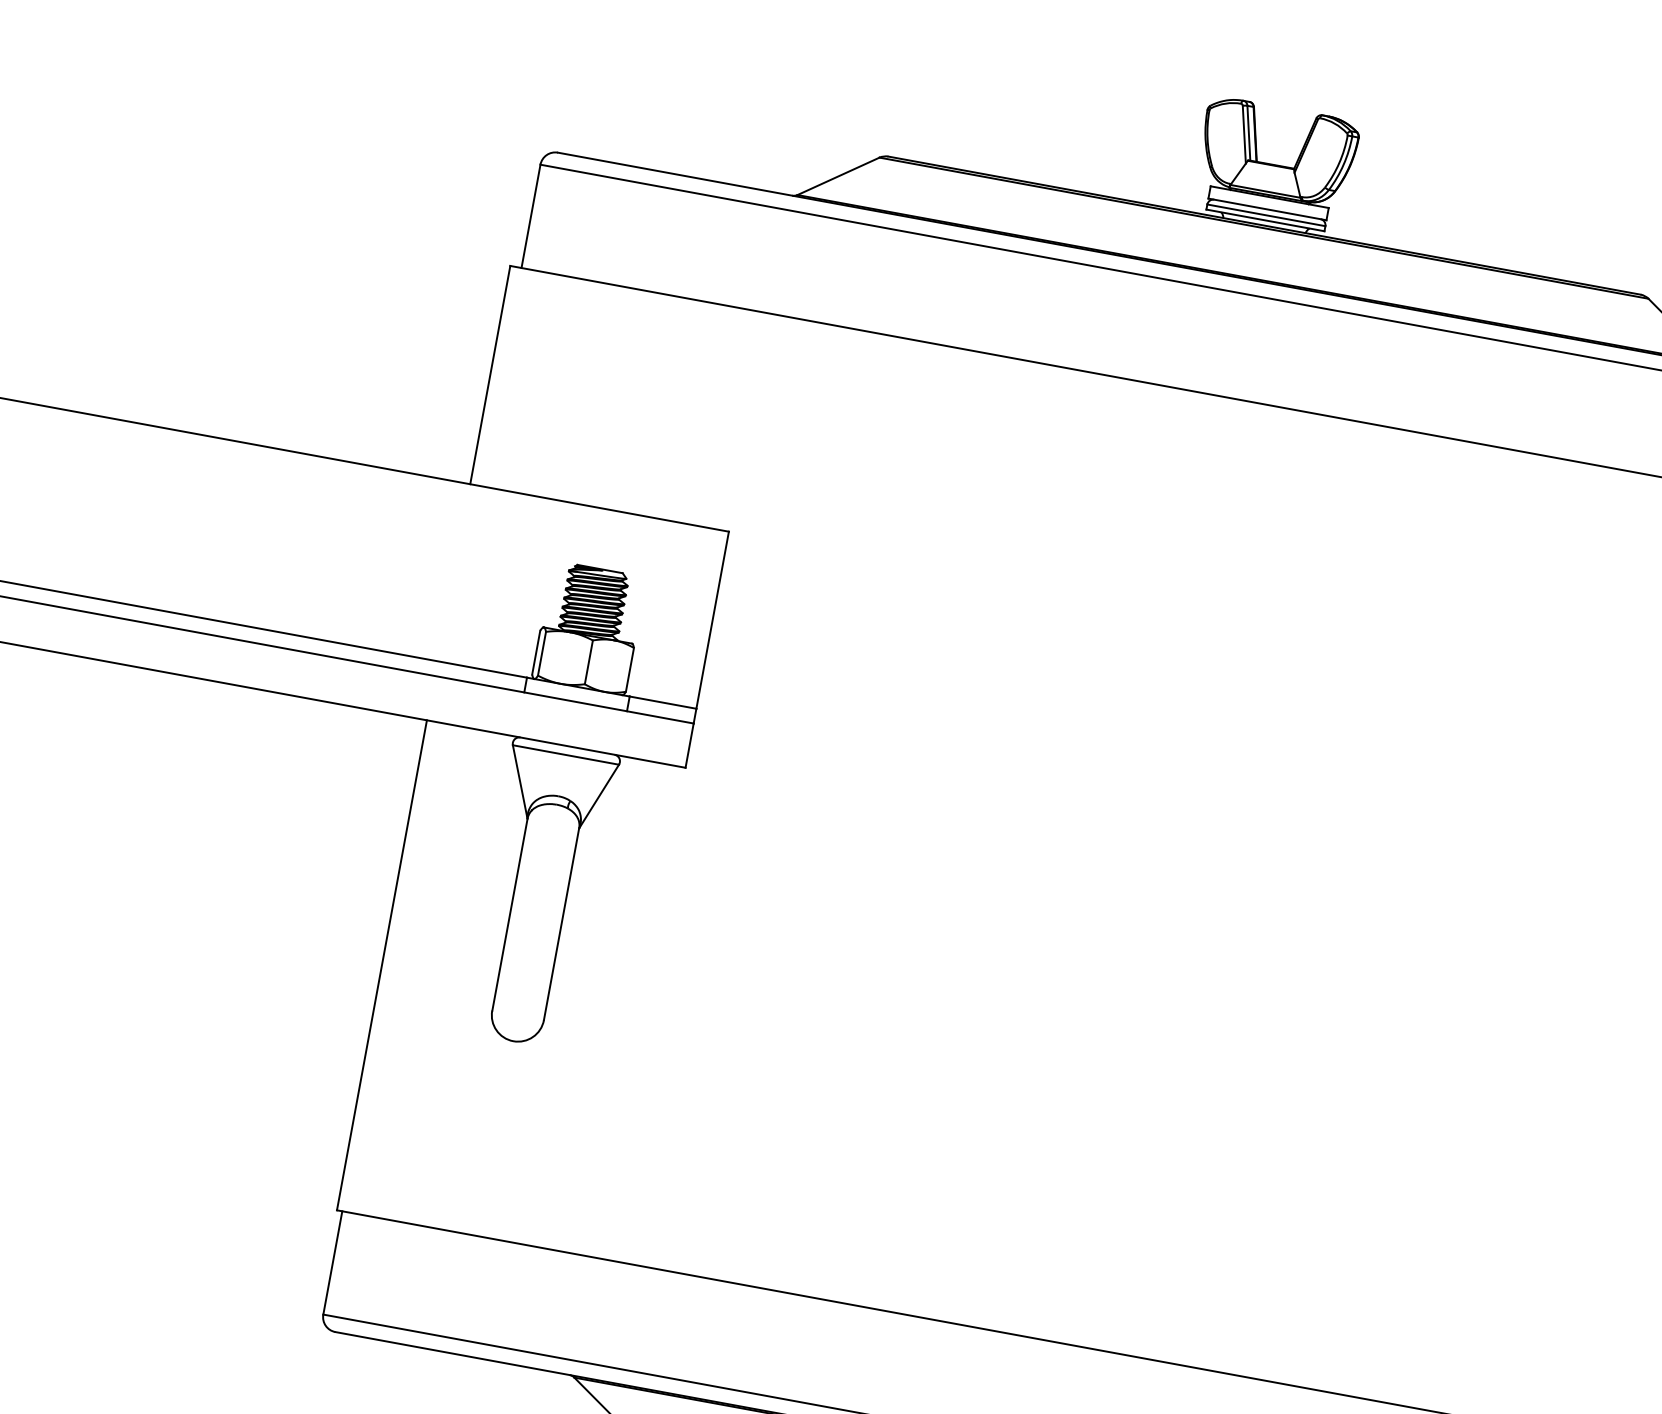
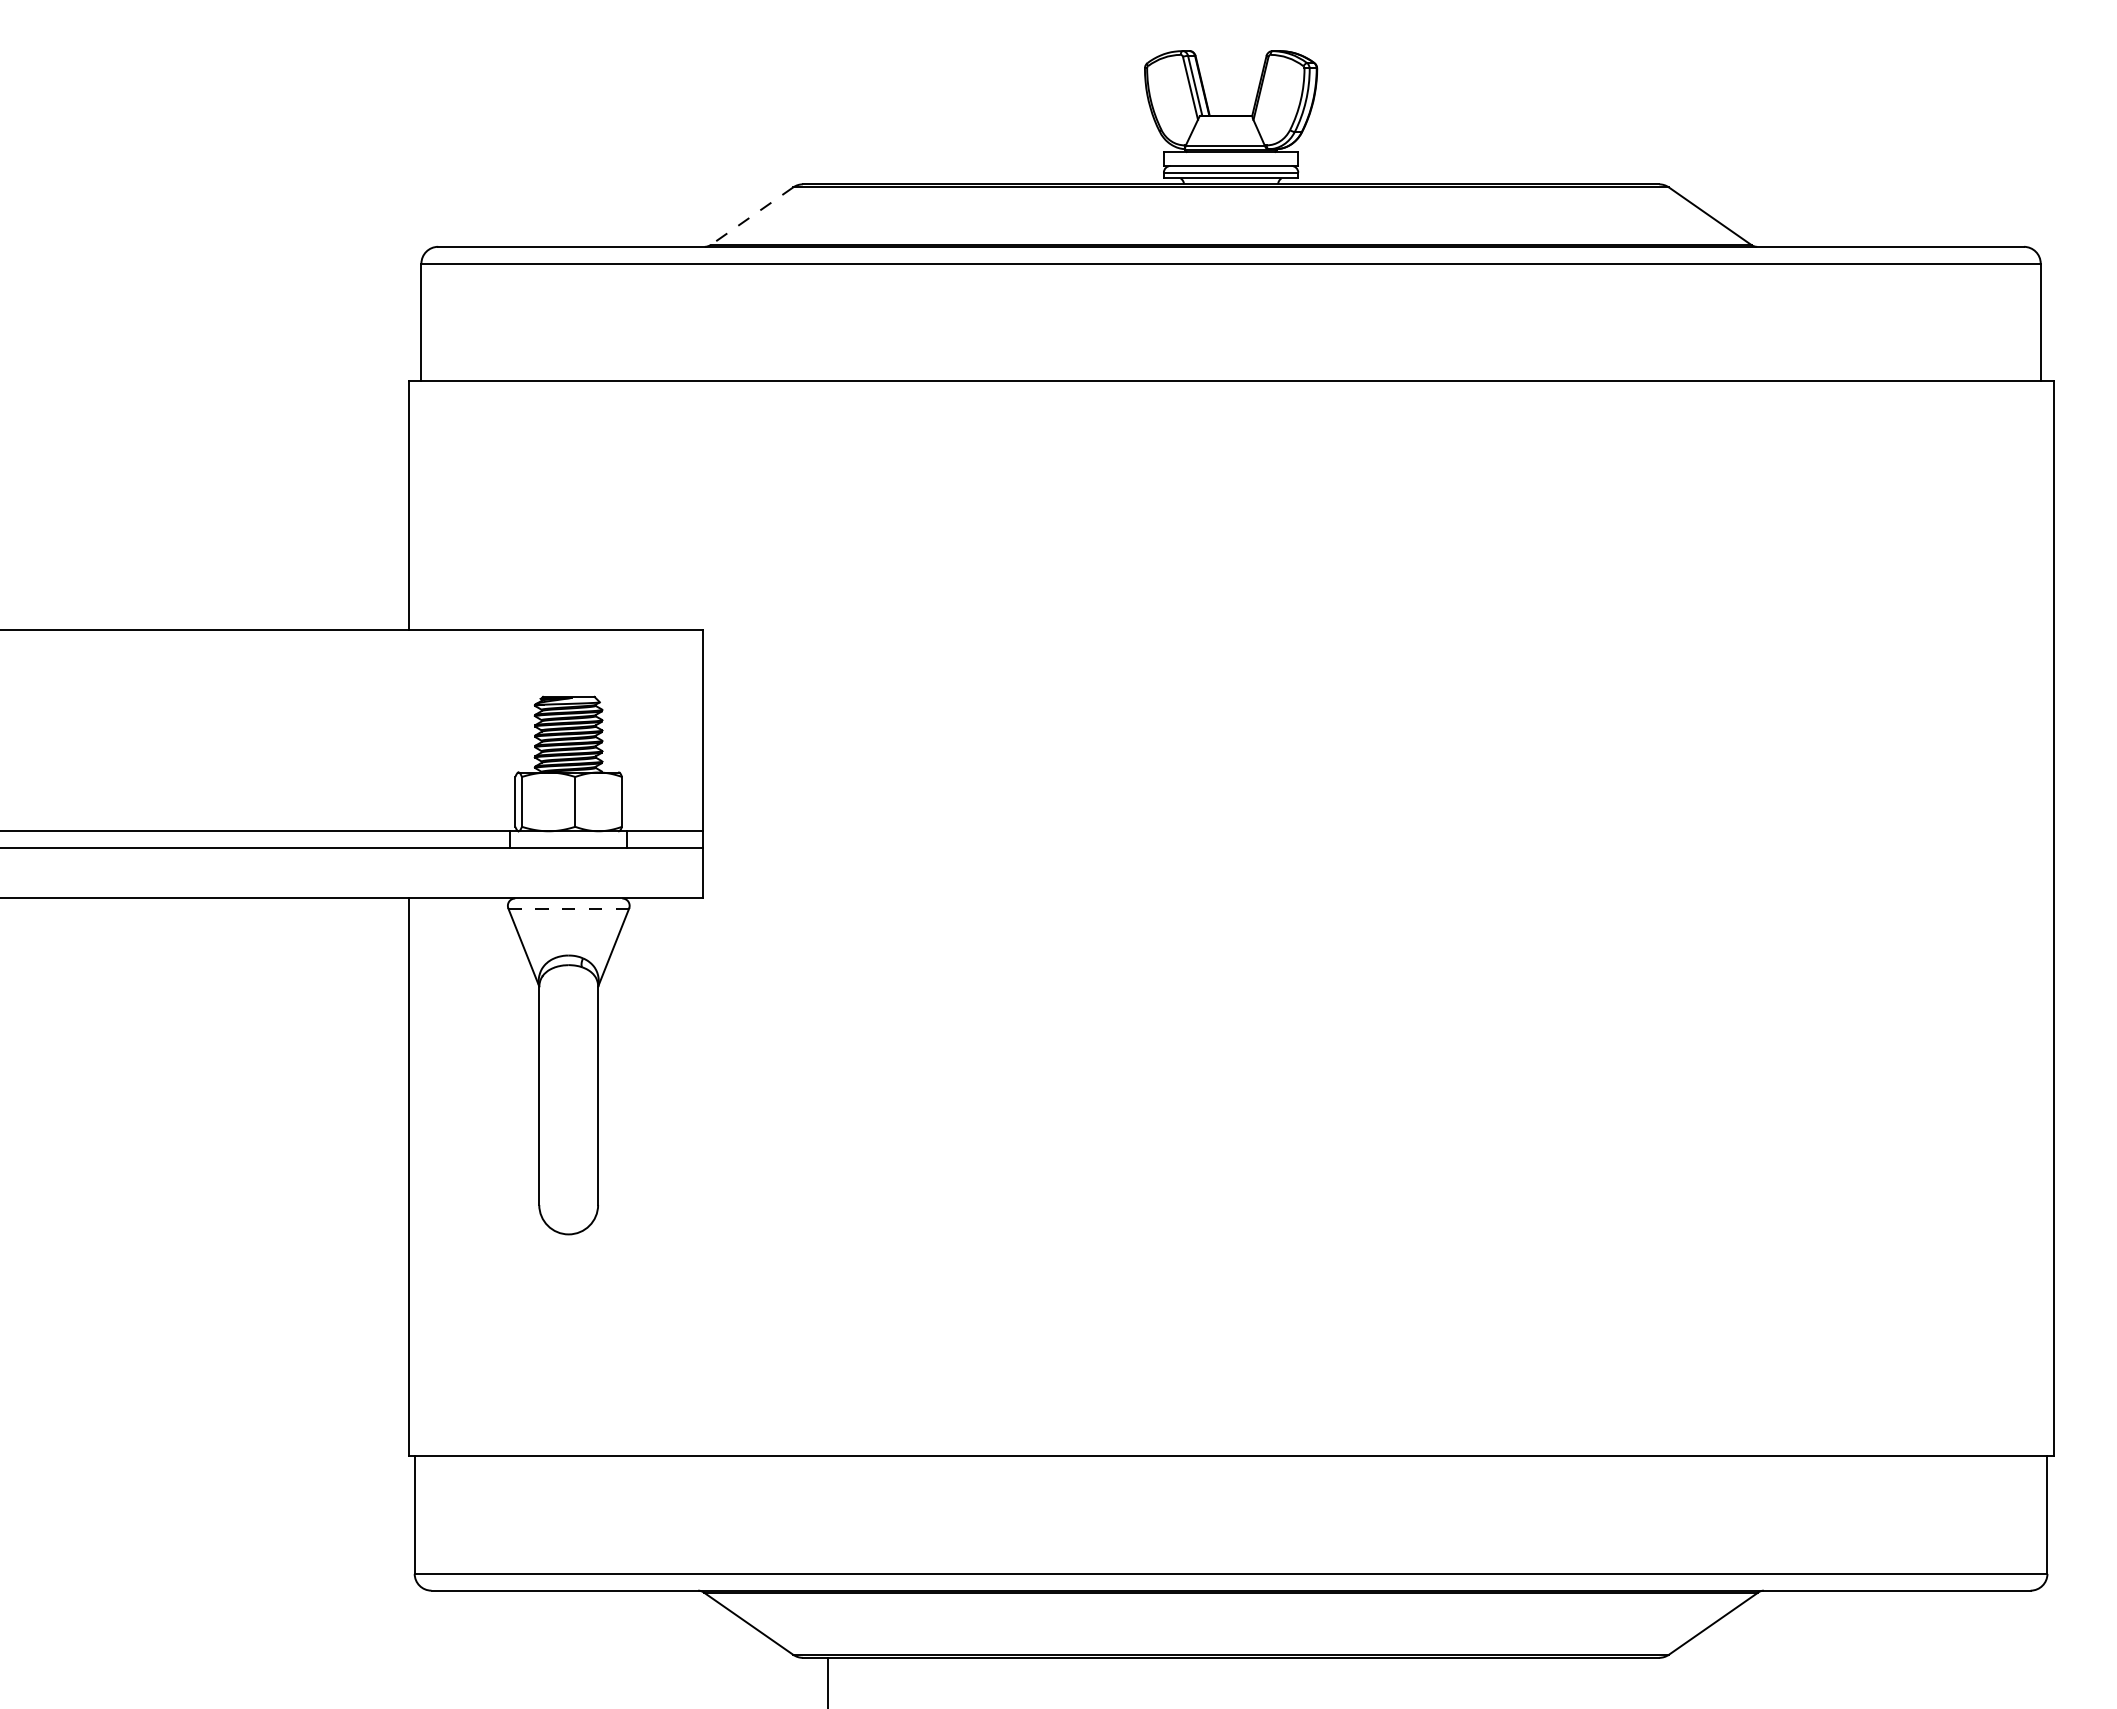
line: (838, 176) -> (751, 216), solid -> dashed
line: (565, 754) -> (568, 908), solid -> dashed

